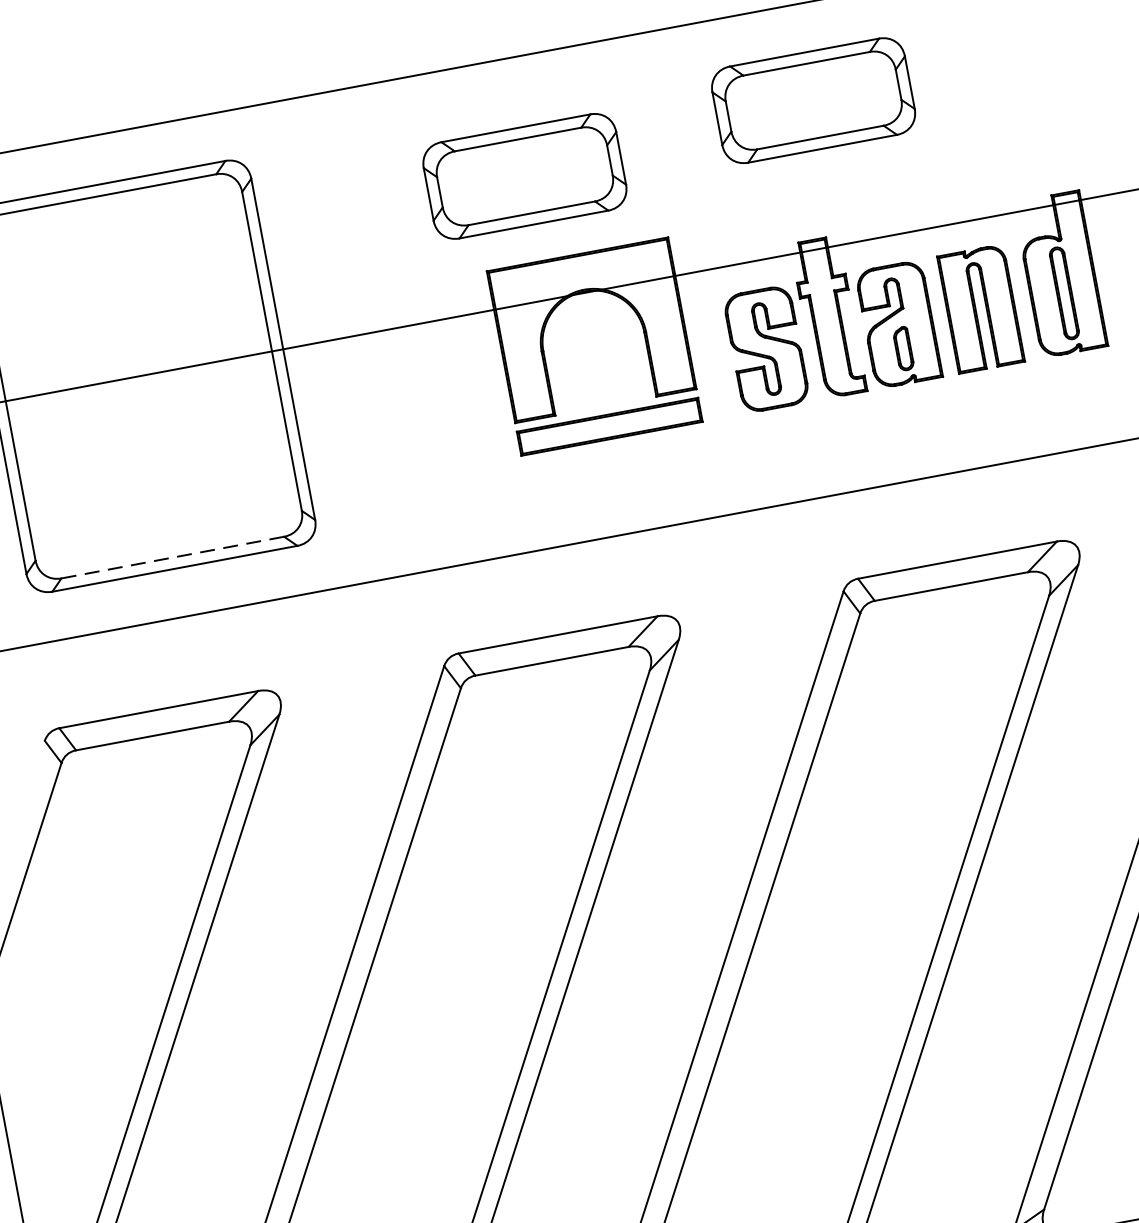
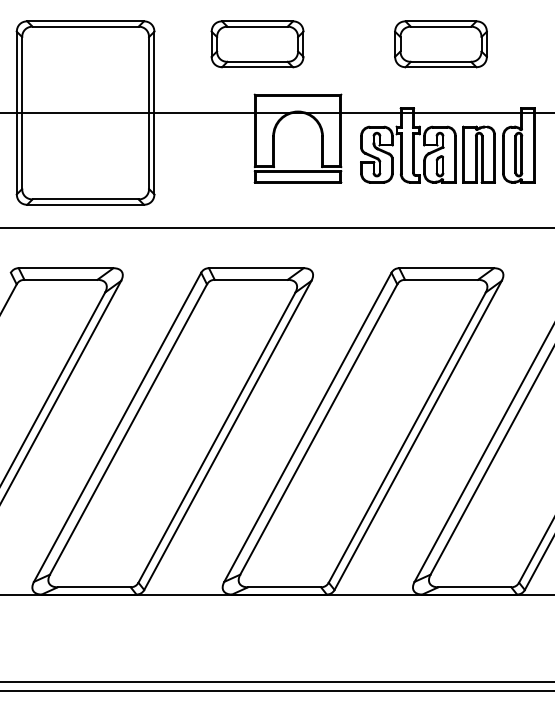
part: (812, 101) -> (440, 44), moved
part: (524, 176) -> (257, 44), moved
line: (172, 557) -> (85, 199), dashed -> solid

